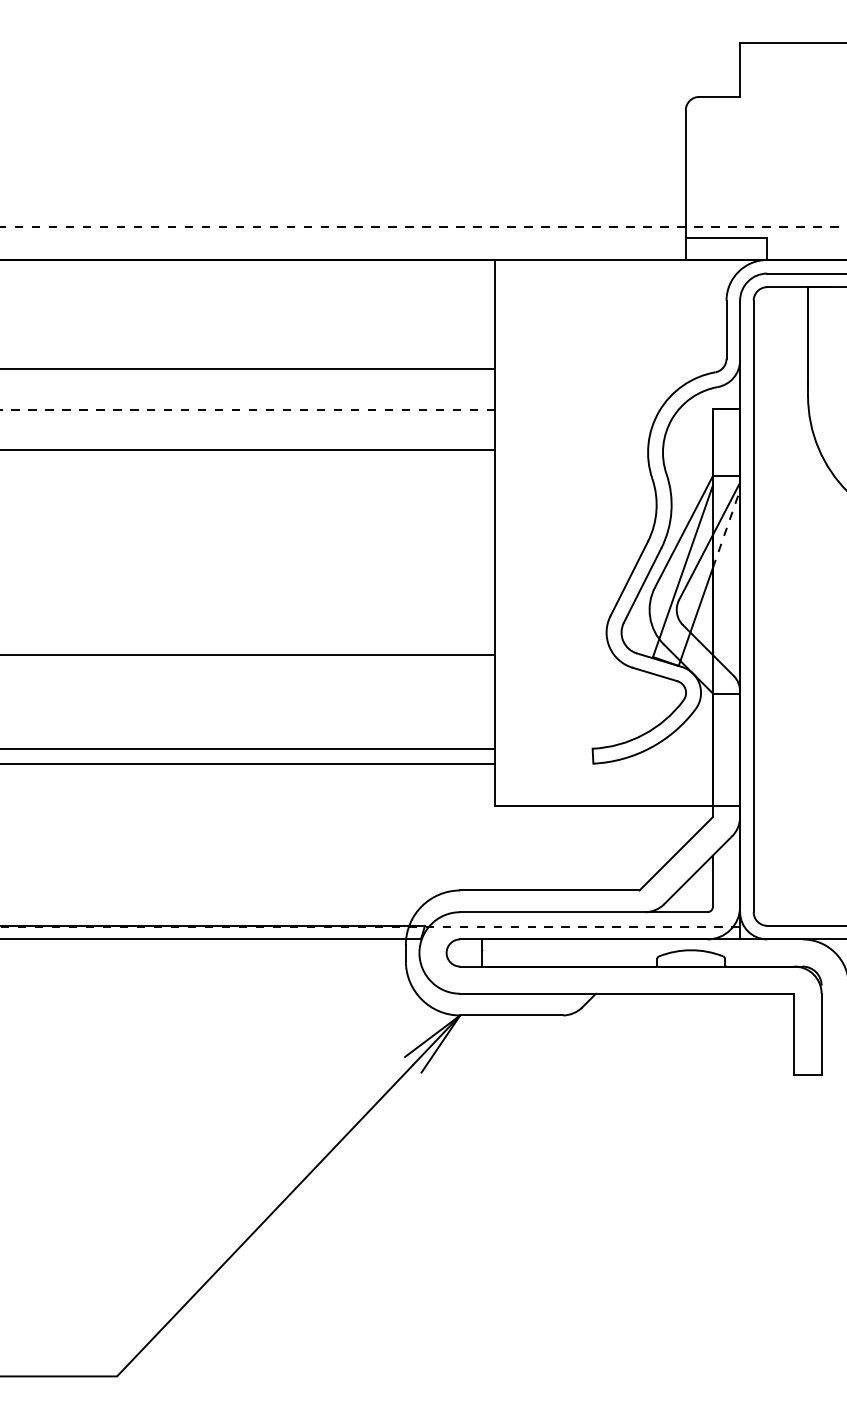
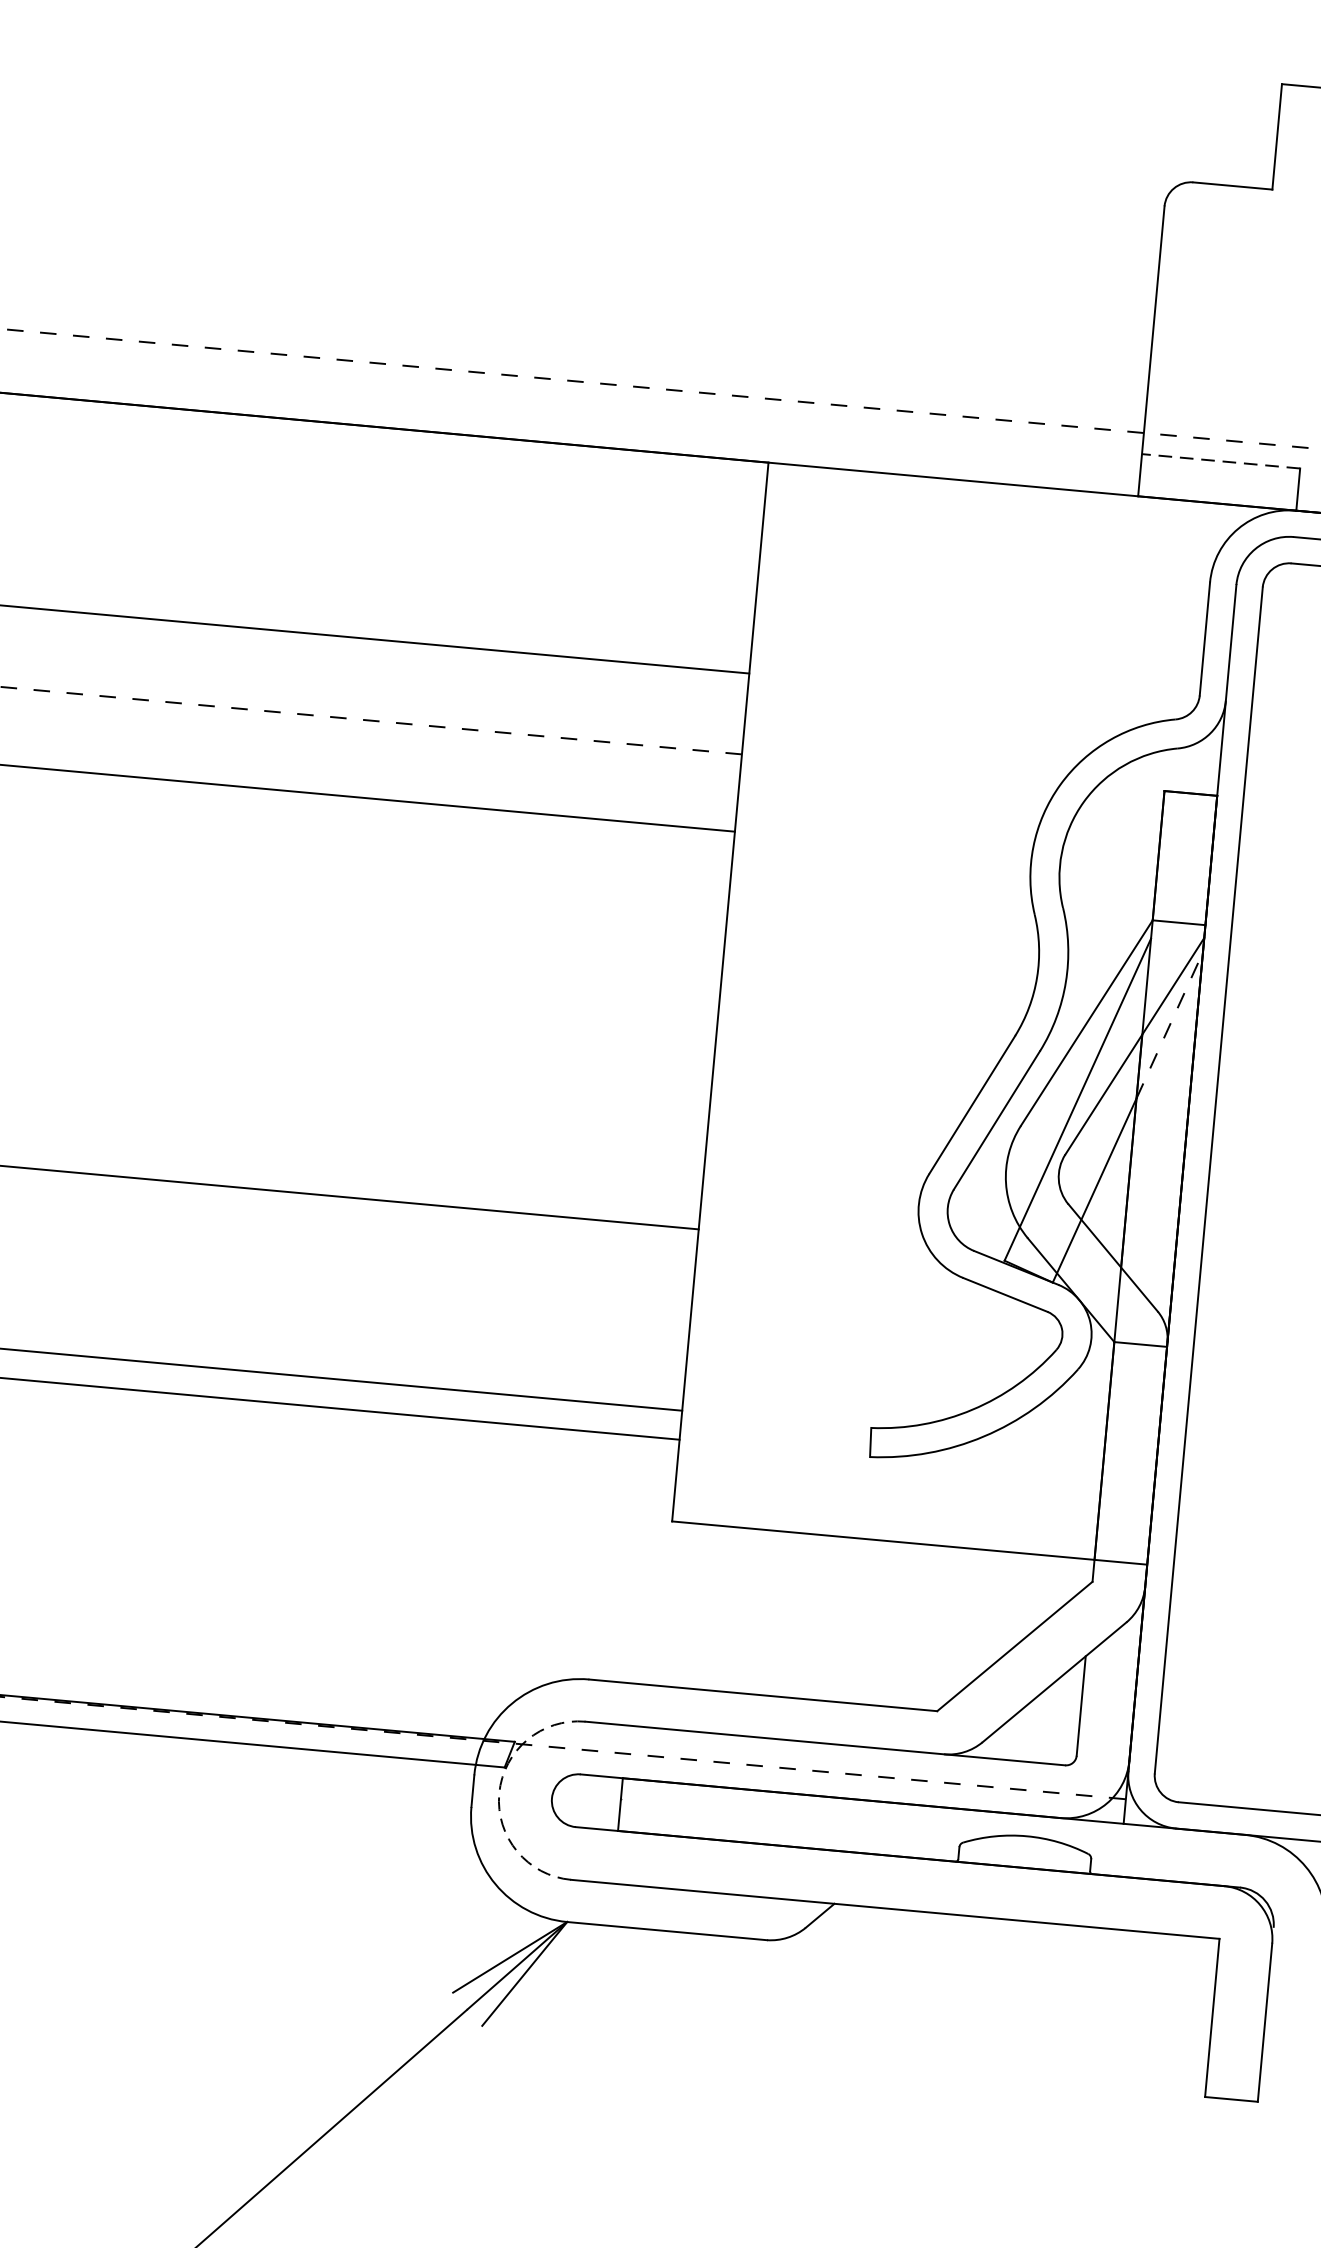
line: (726, 238) -> (1220, 461), solid -> dashed
arc: (419, 952) -> (499, 1792), solid -> dashed

